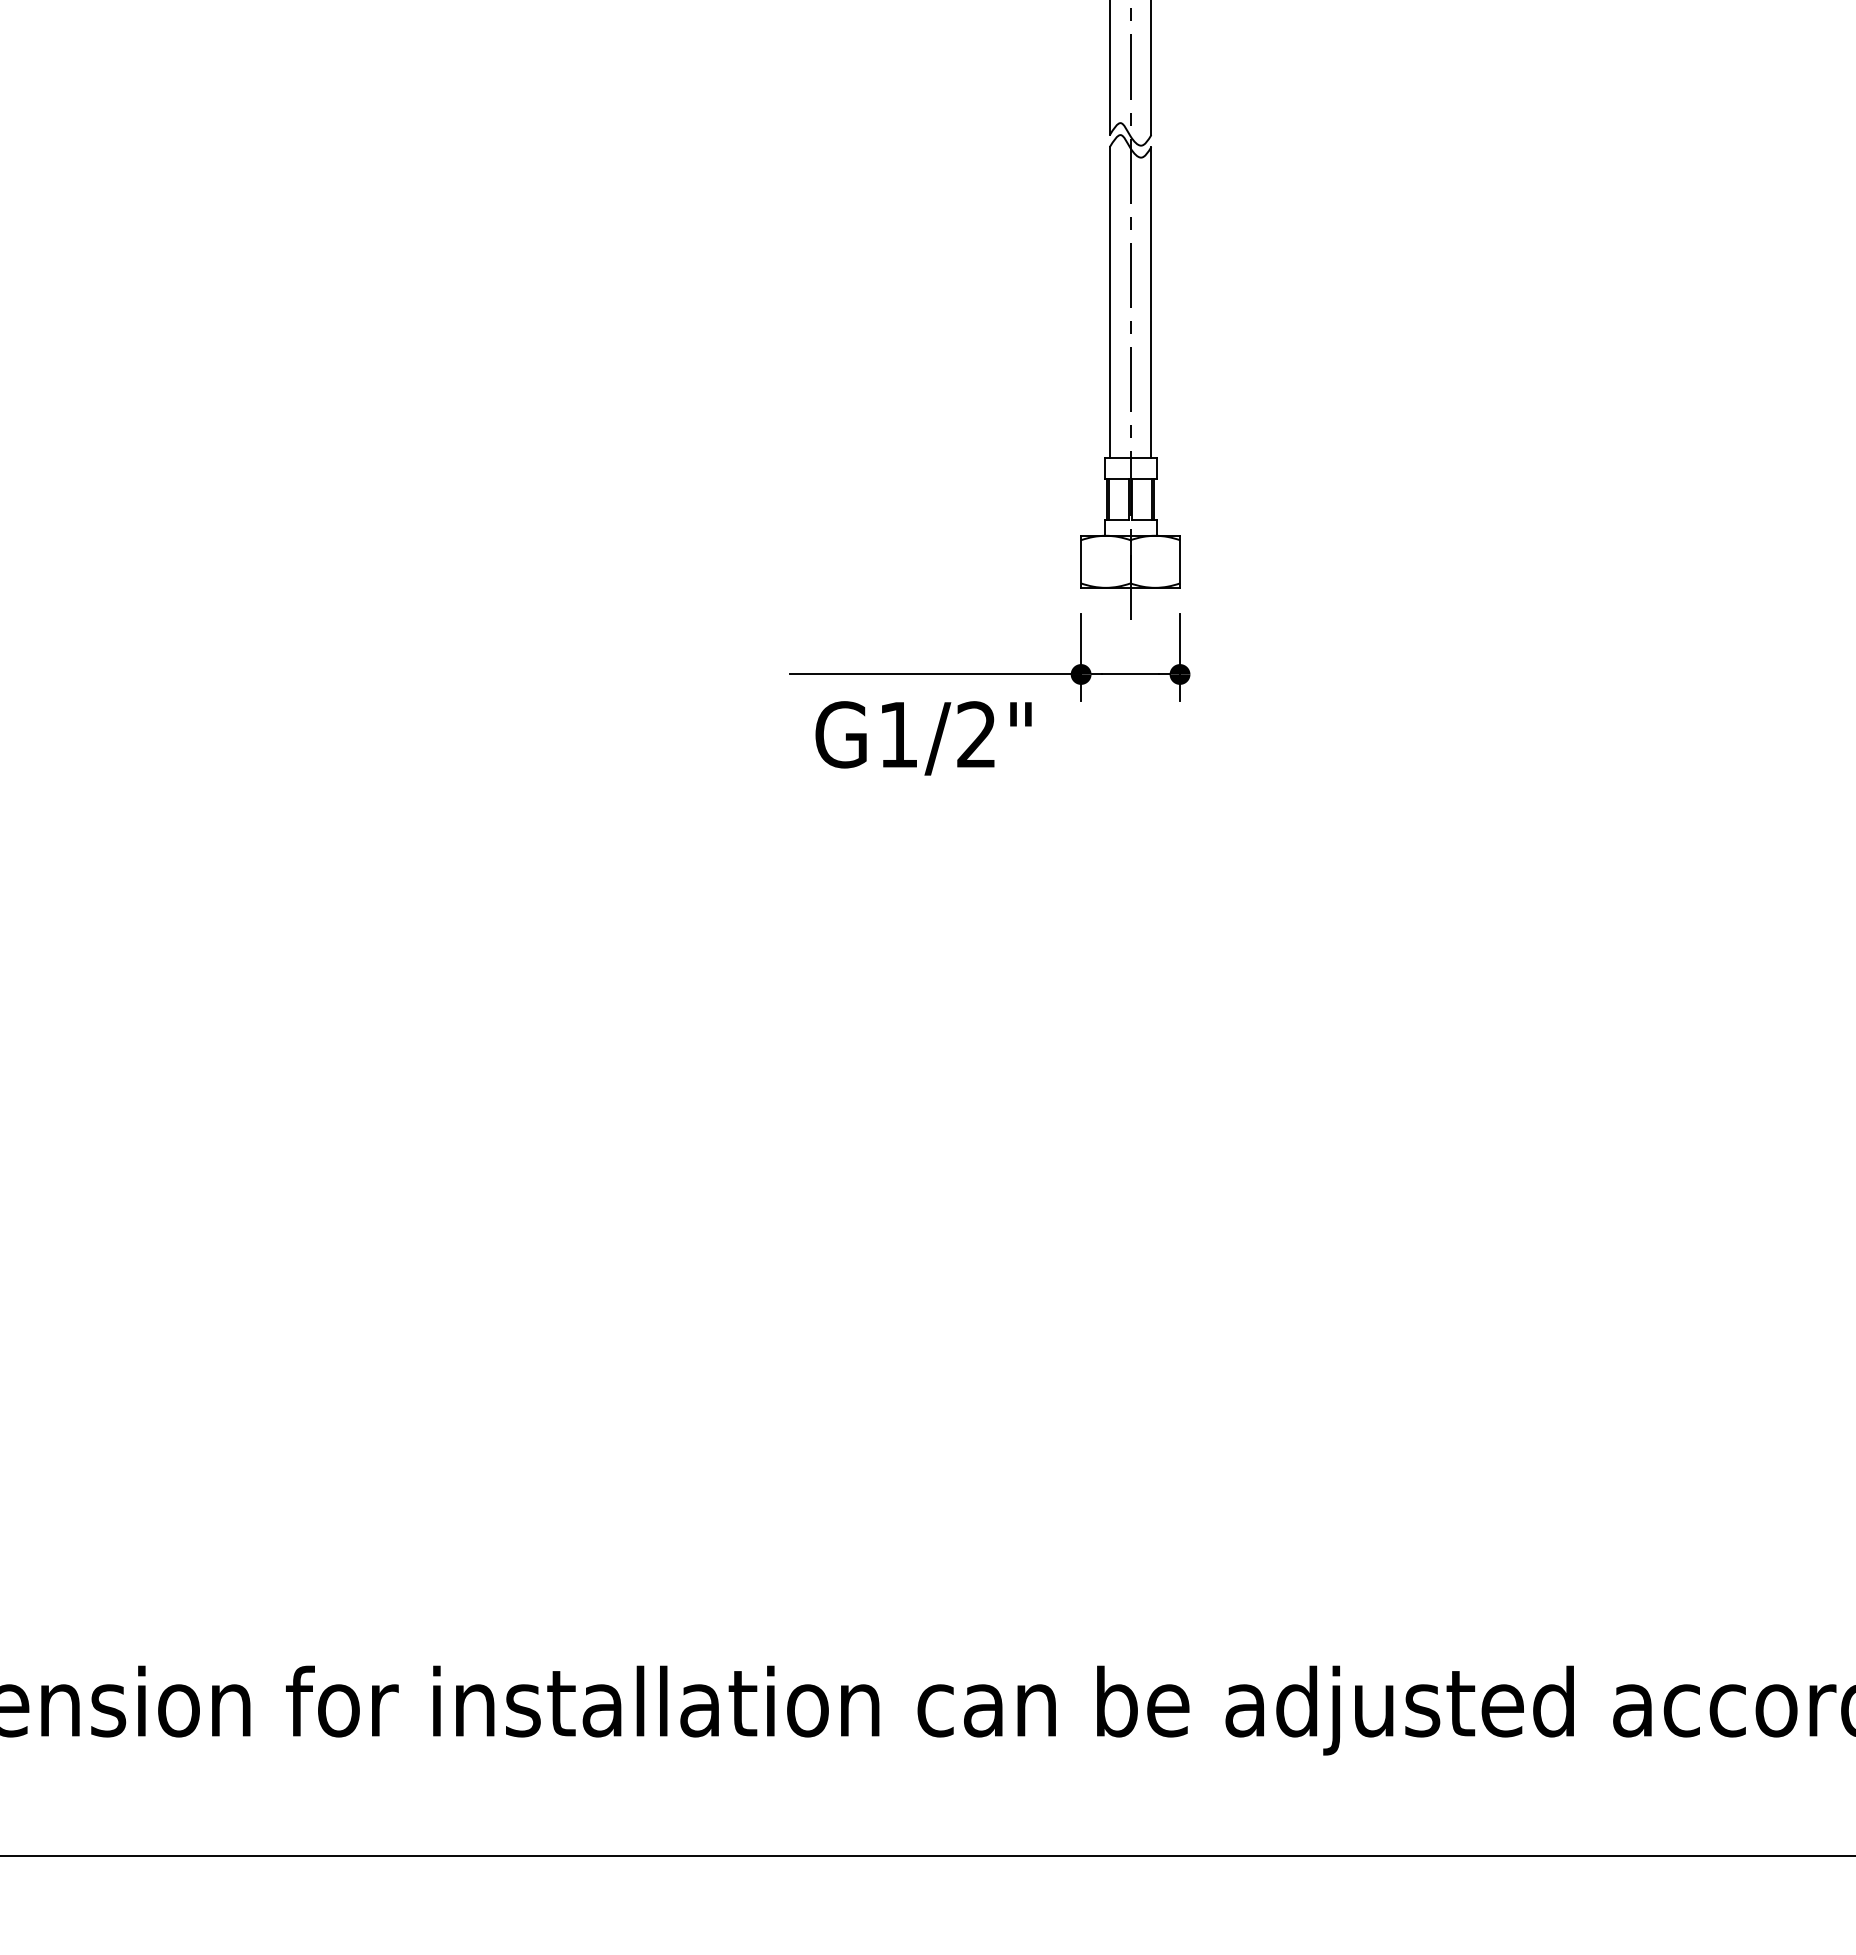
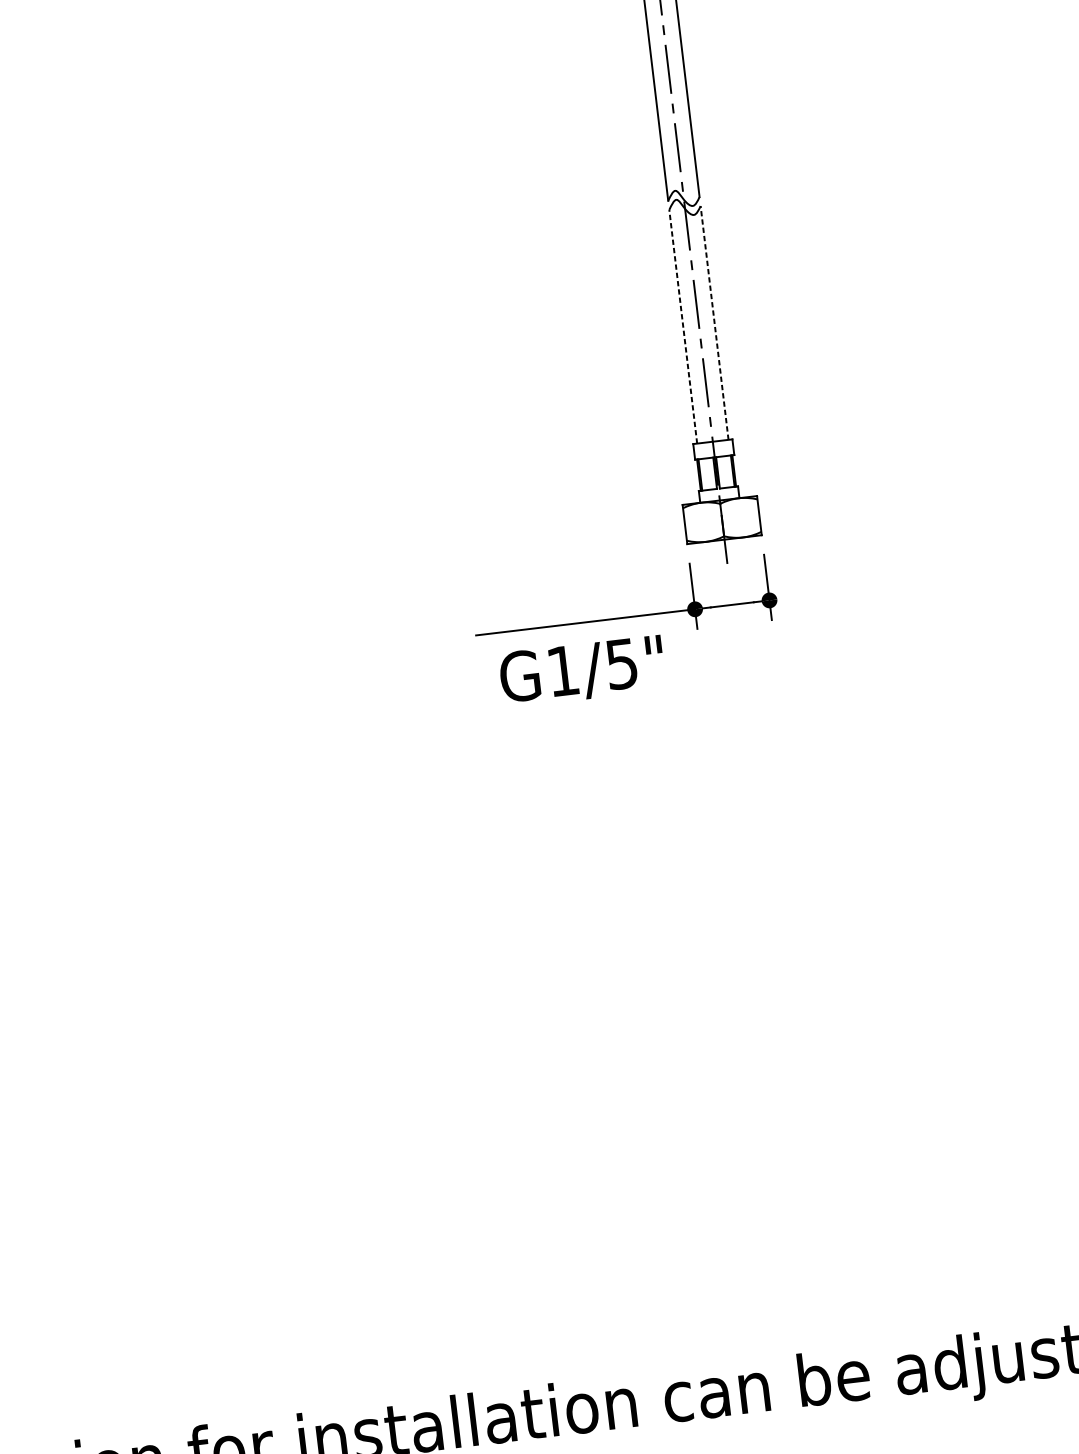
line: (1109, 301) -> (682, 326), solid -> dashed
line: (1151, 301) -> (714, 322), solid -> dashed
text: (976, 734) -> (621, 663), G1/2" -> G1/5"

